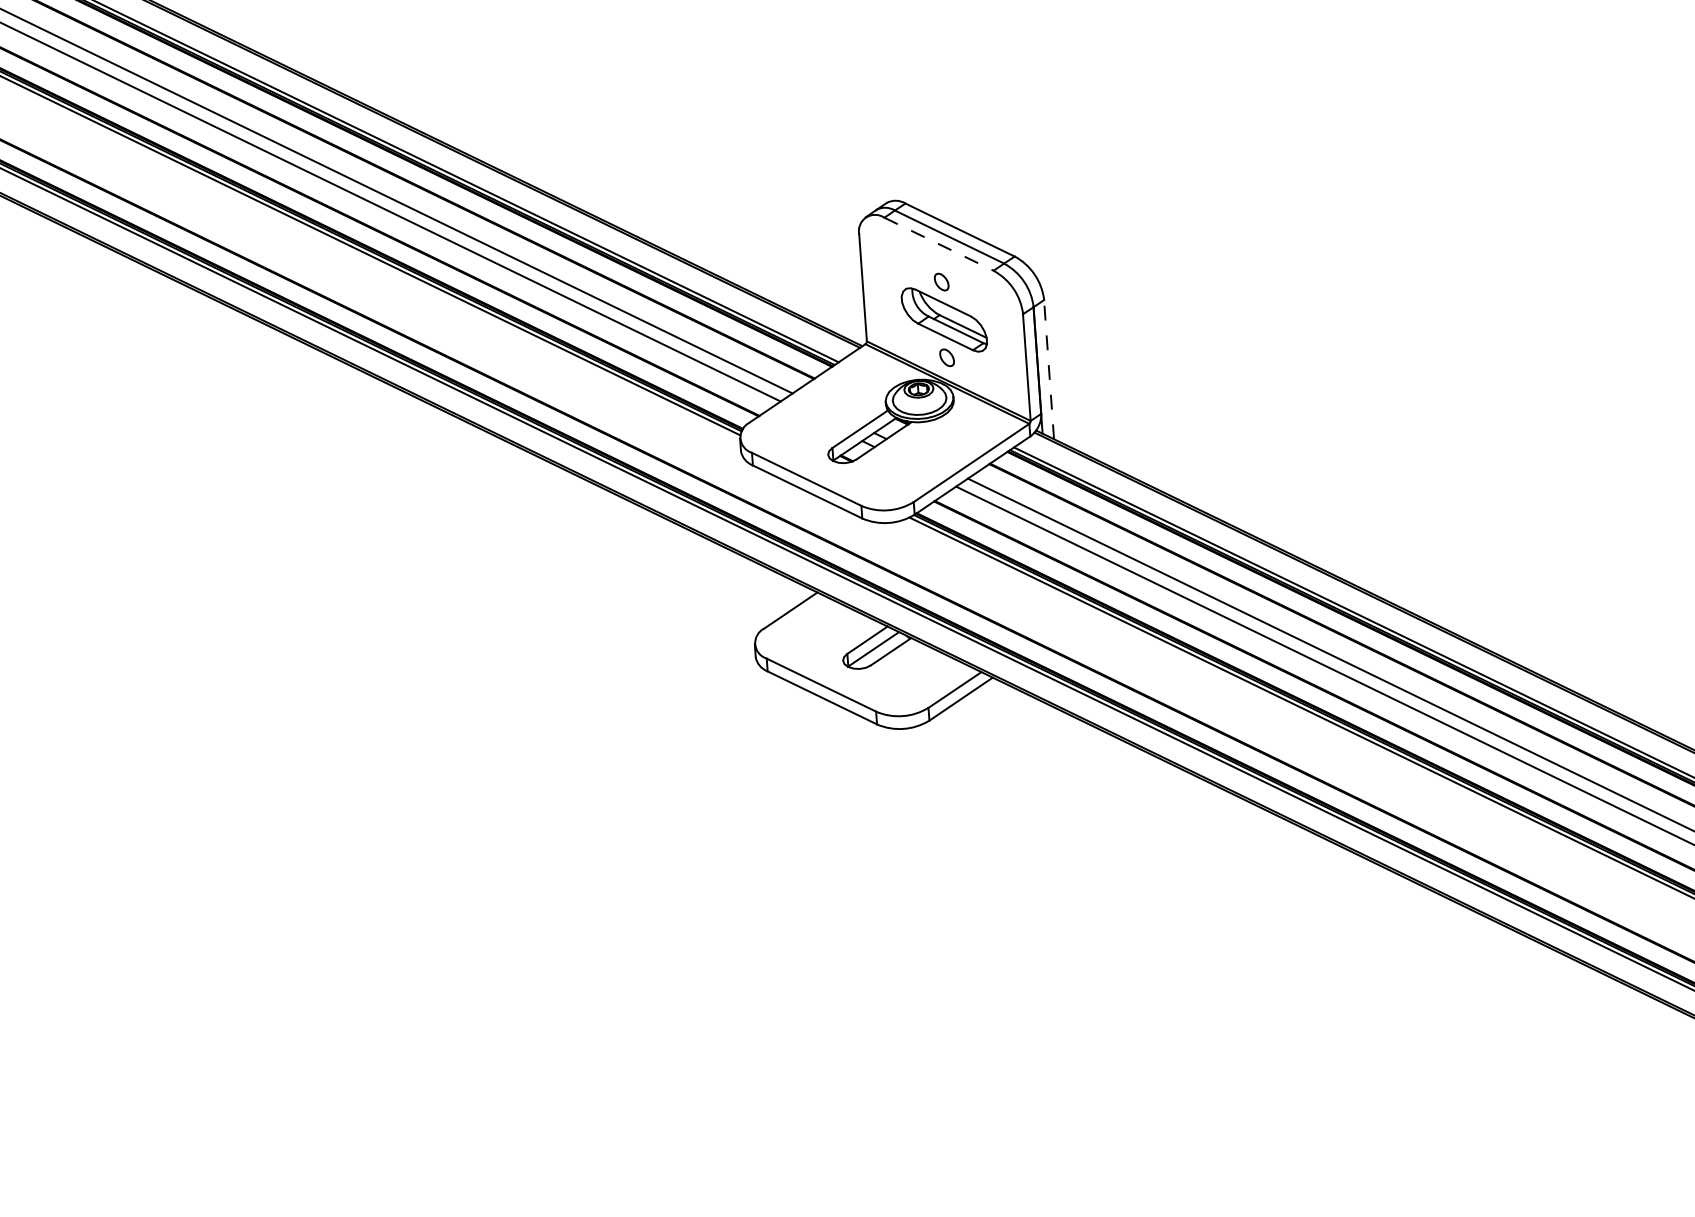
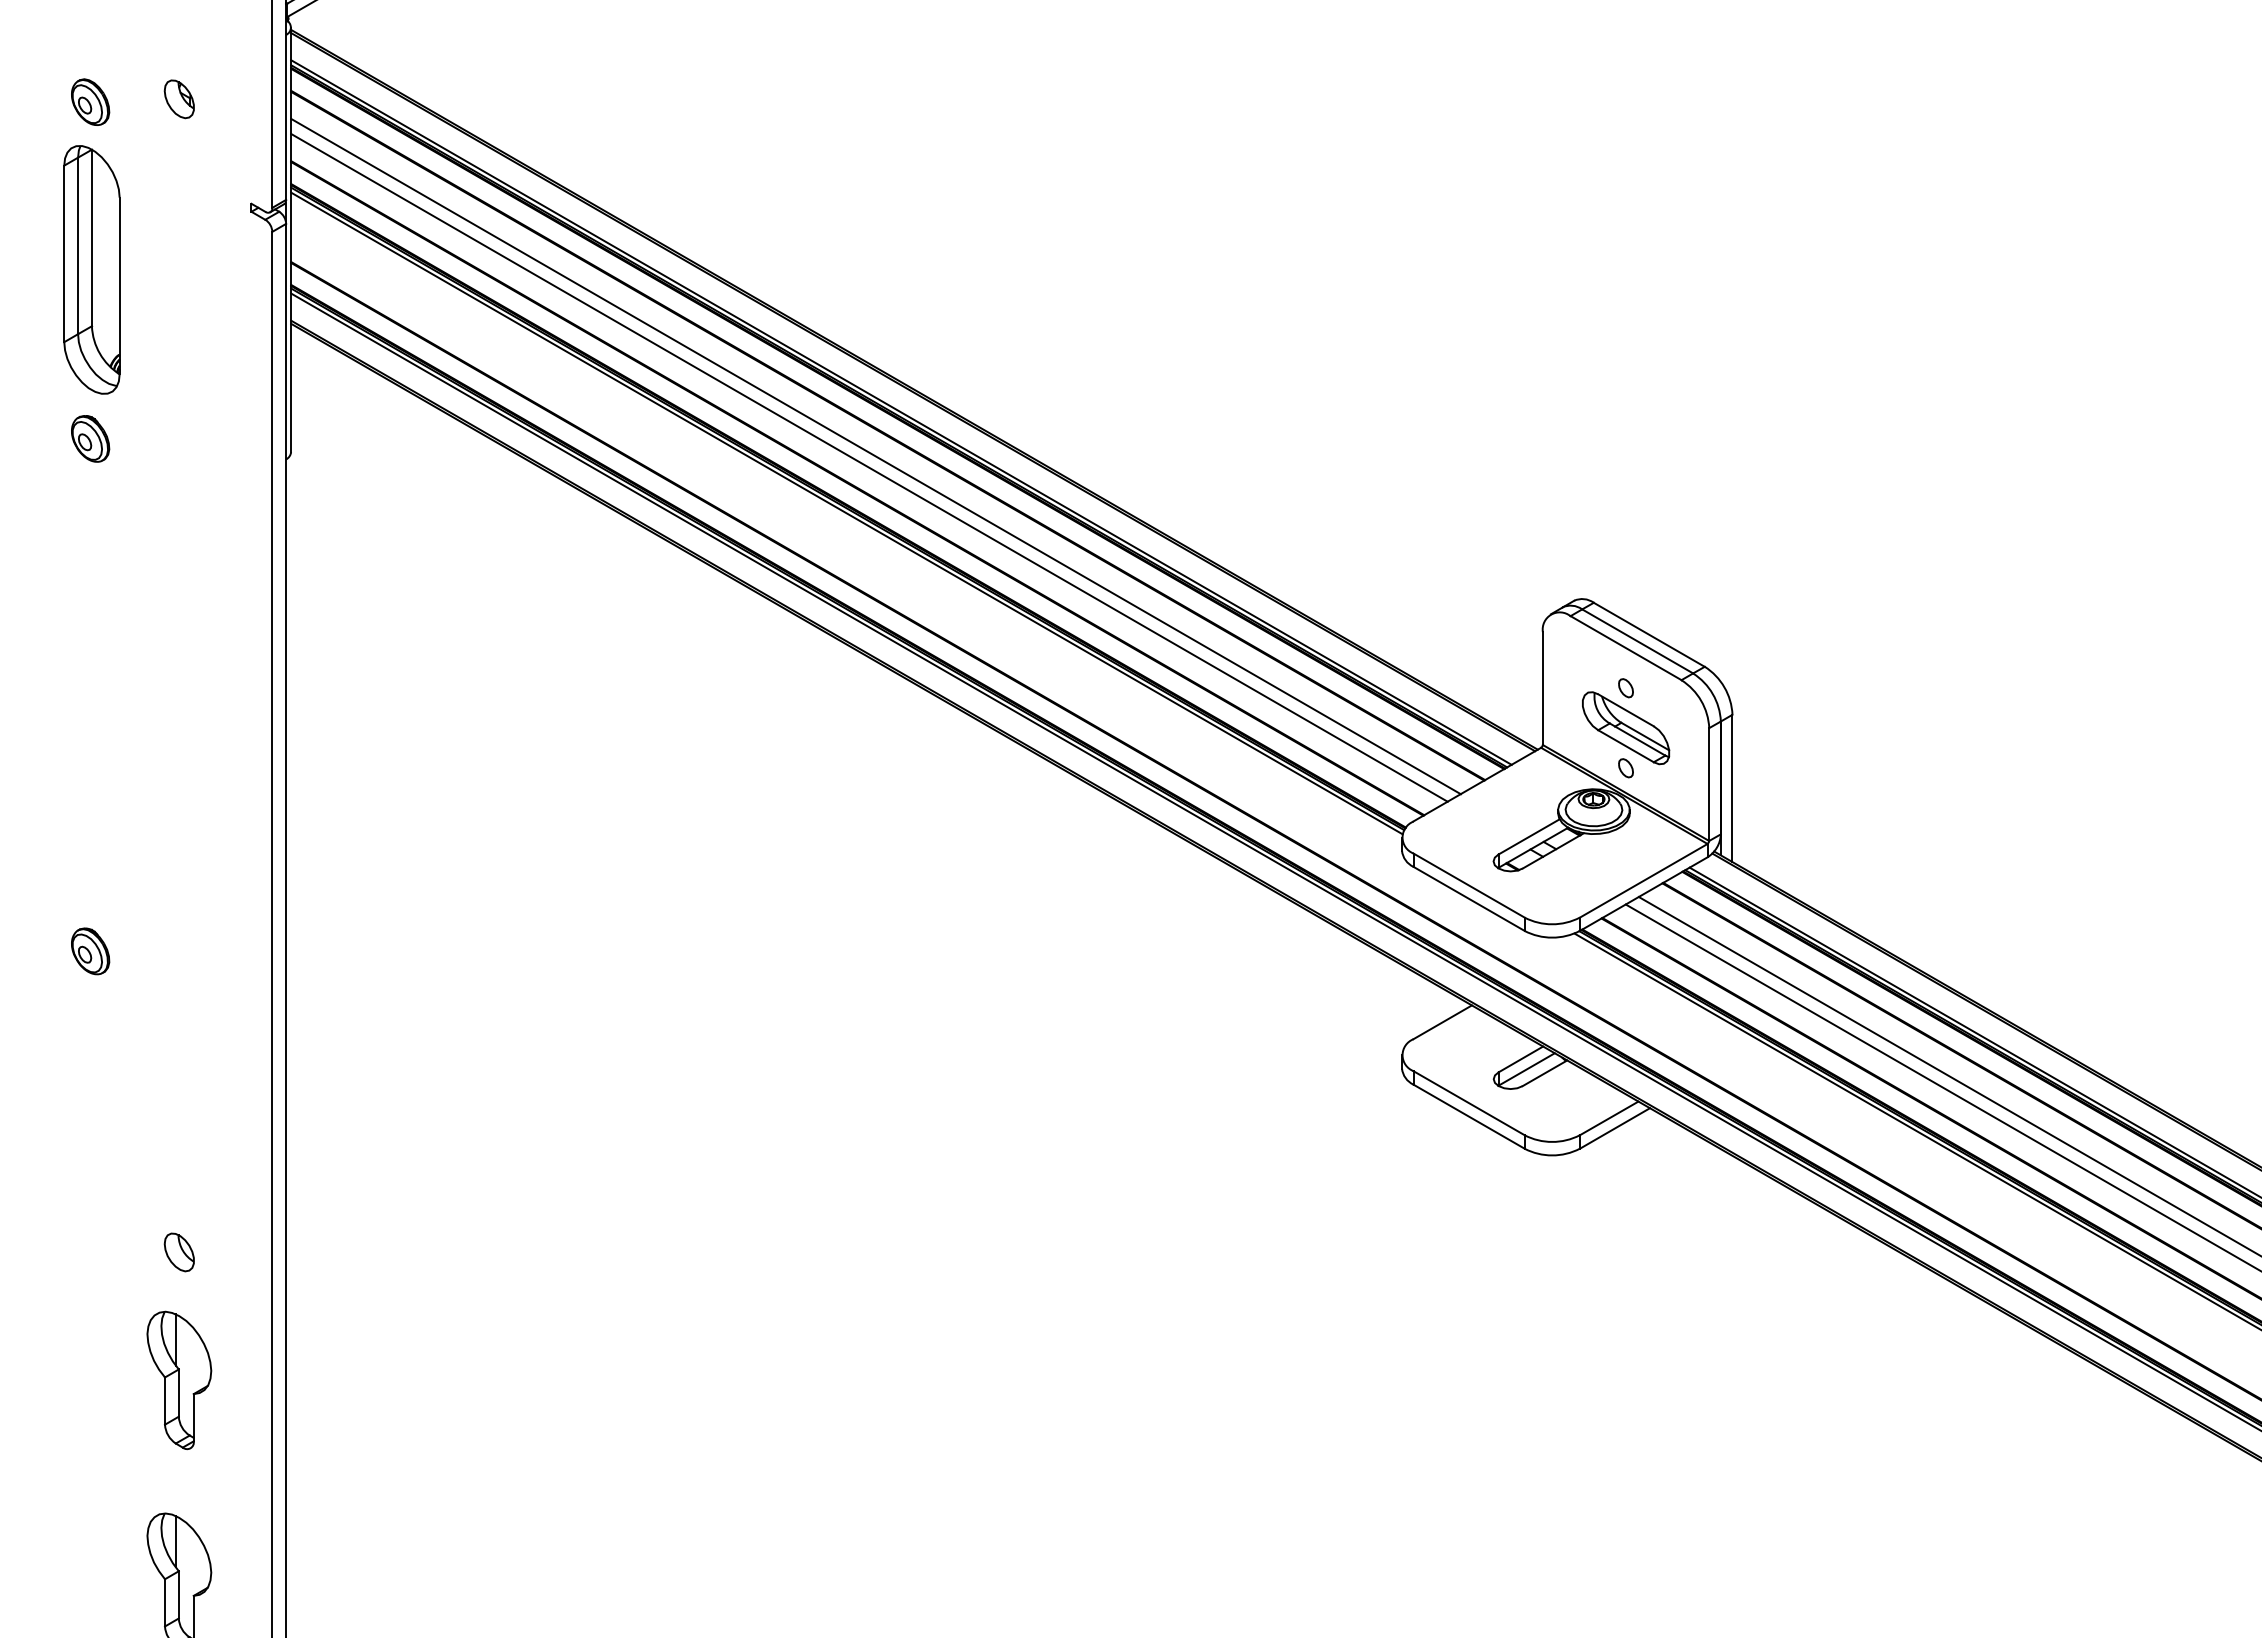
line: (939, 244) -> (1626, 648), dashed -> solid
line: (1049, 369) -> (1732, 788), dashed -> solid

